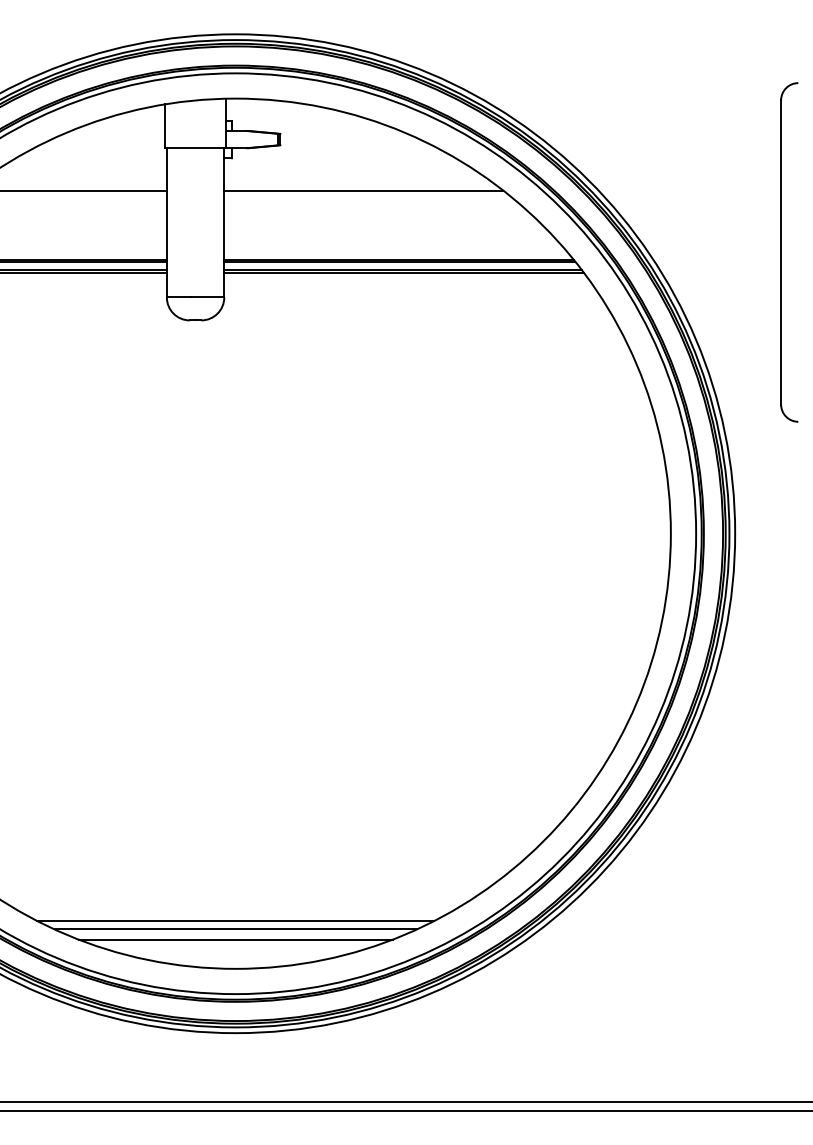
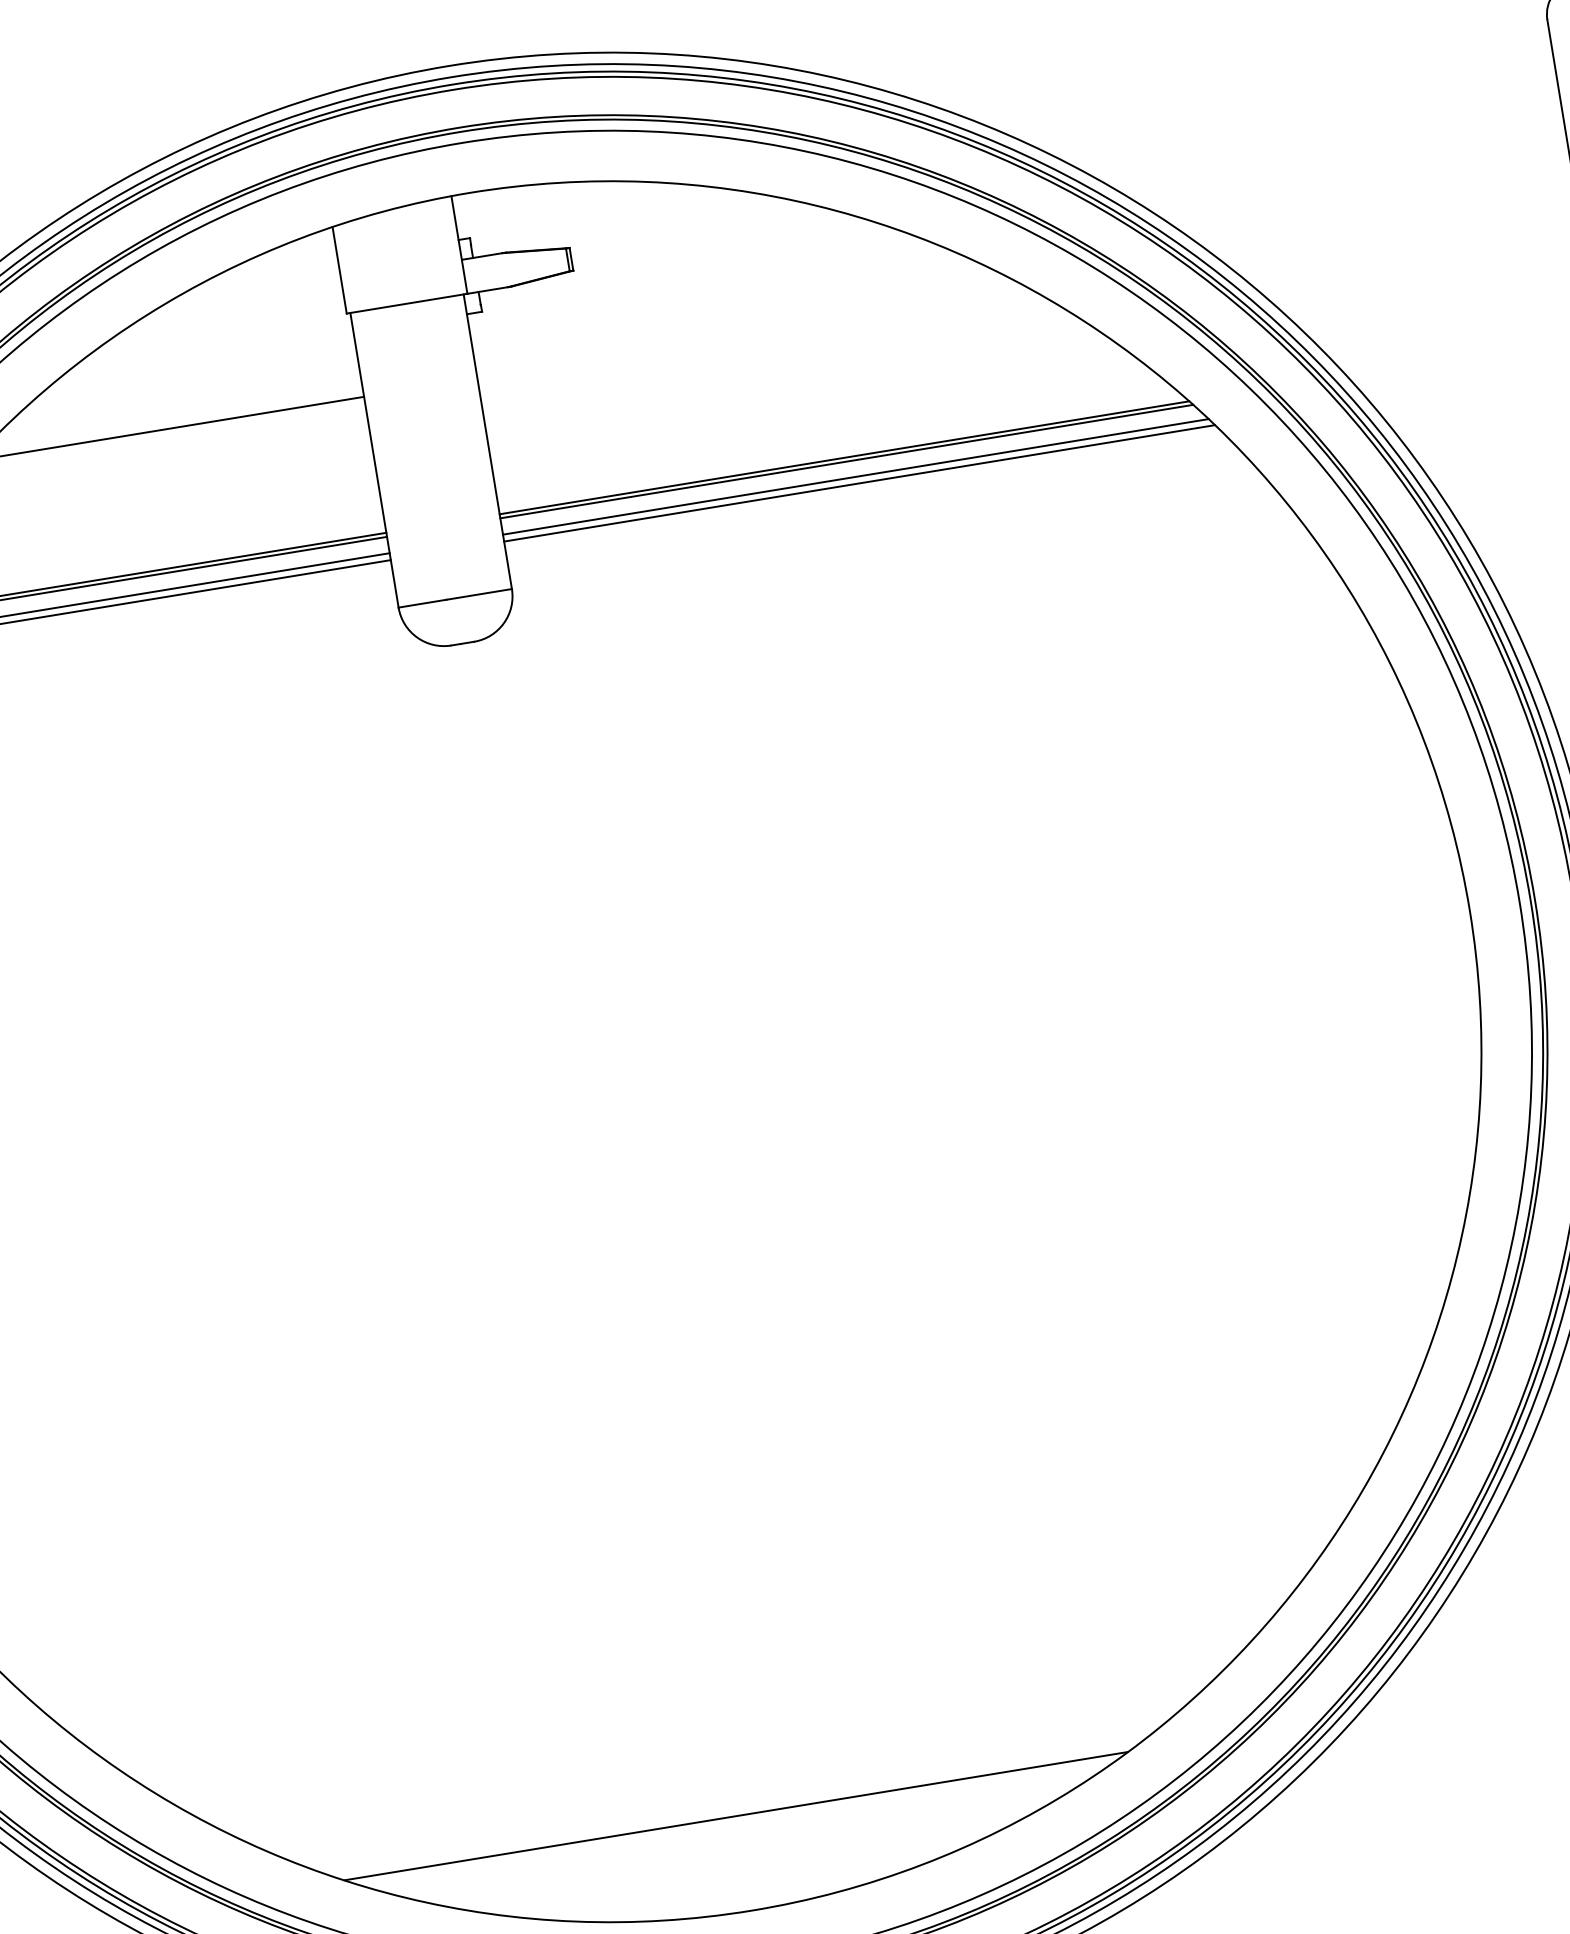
line: (363, 190) -> (752, 332), removed
line: (235, 929) -> (738, 1833), removed
line: (235, 939) -> (741, 1852), removed

